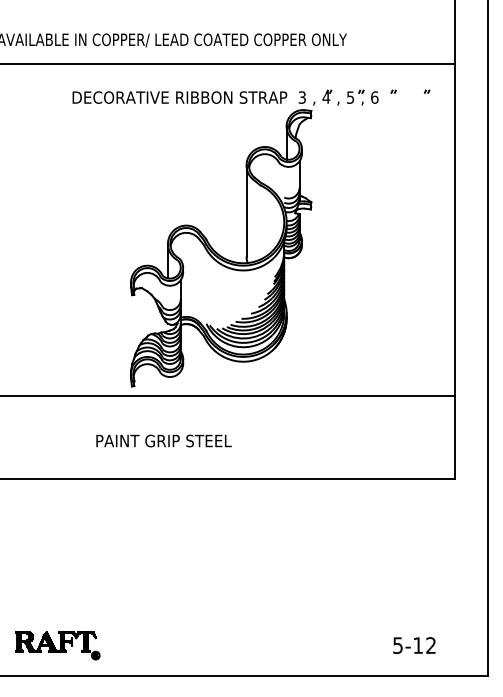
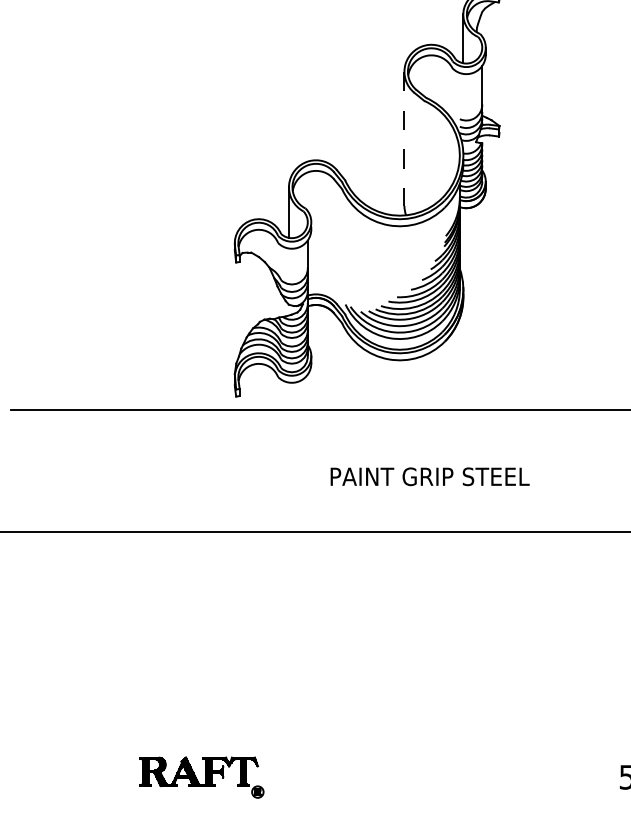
line: (246, 211) -> (404, 139), solid -> dashed
text: (163, 440) -> (429, 476), moved
part: (57, 645) -> (201, 777), moved

